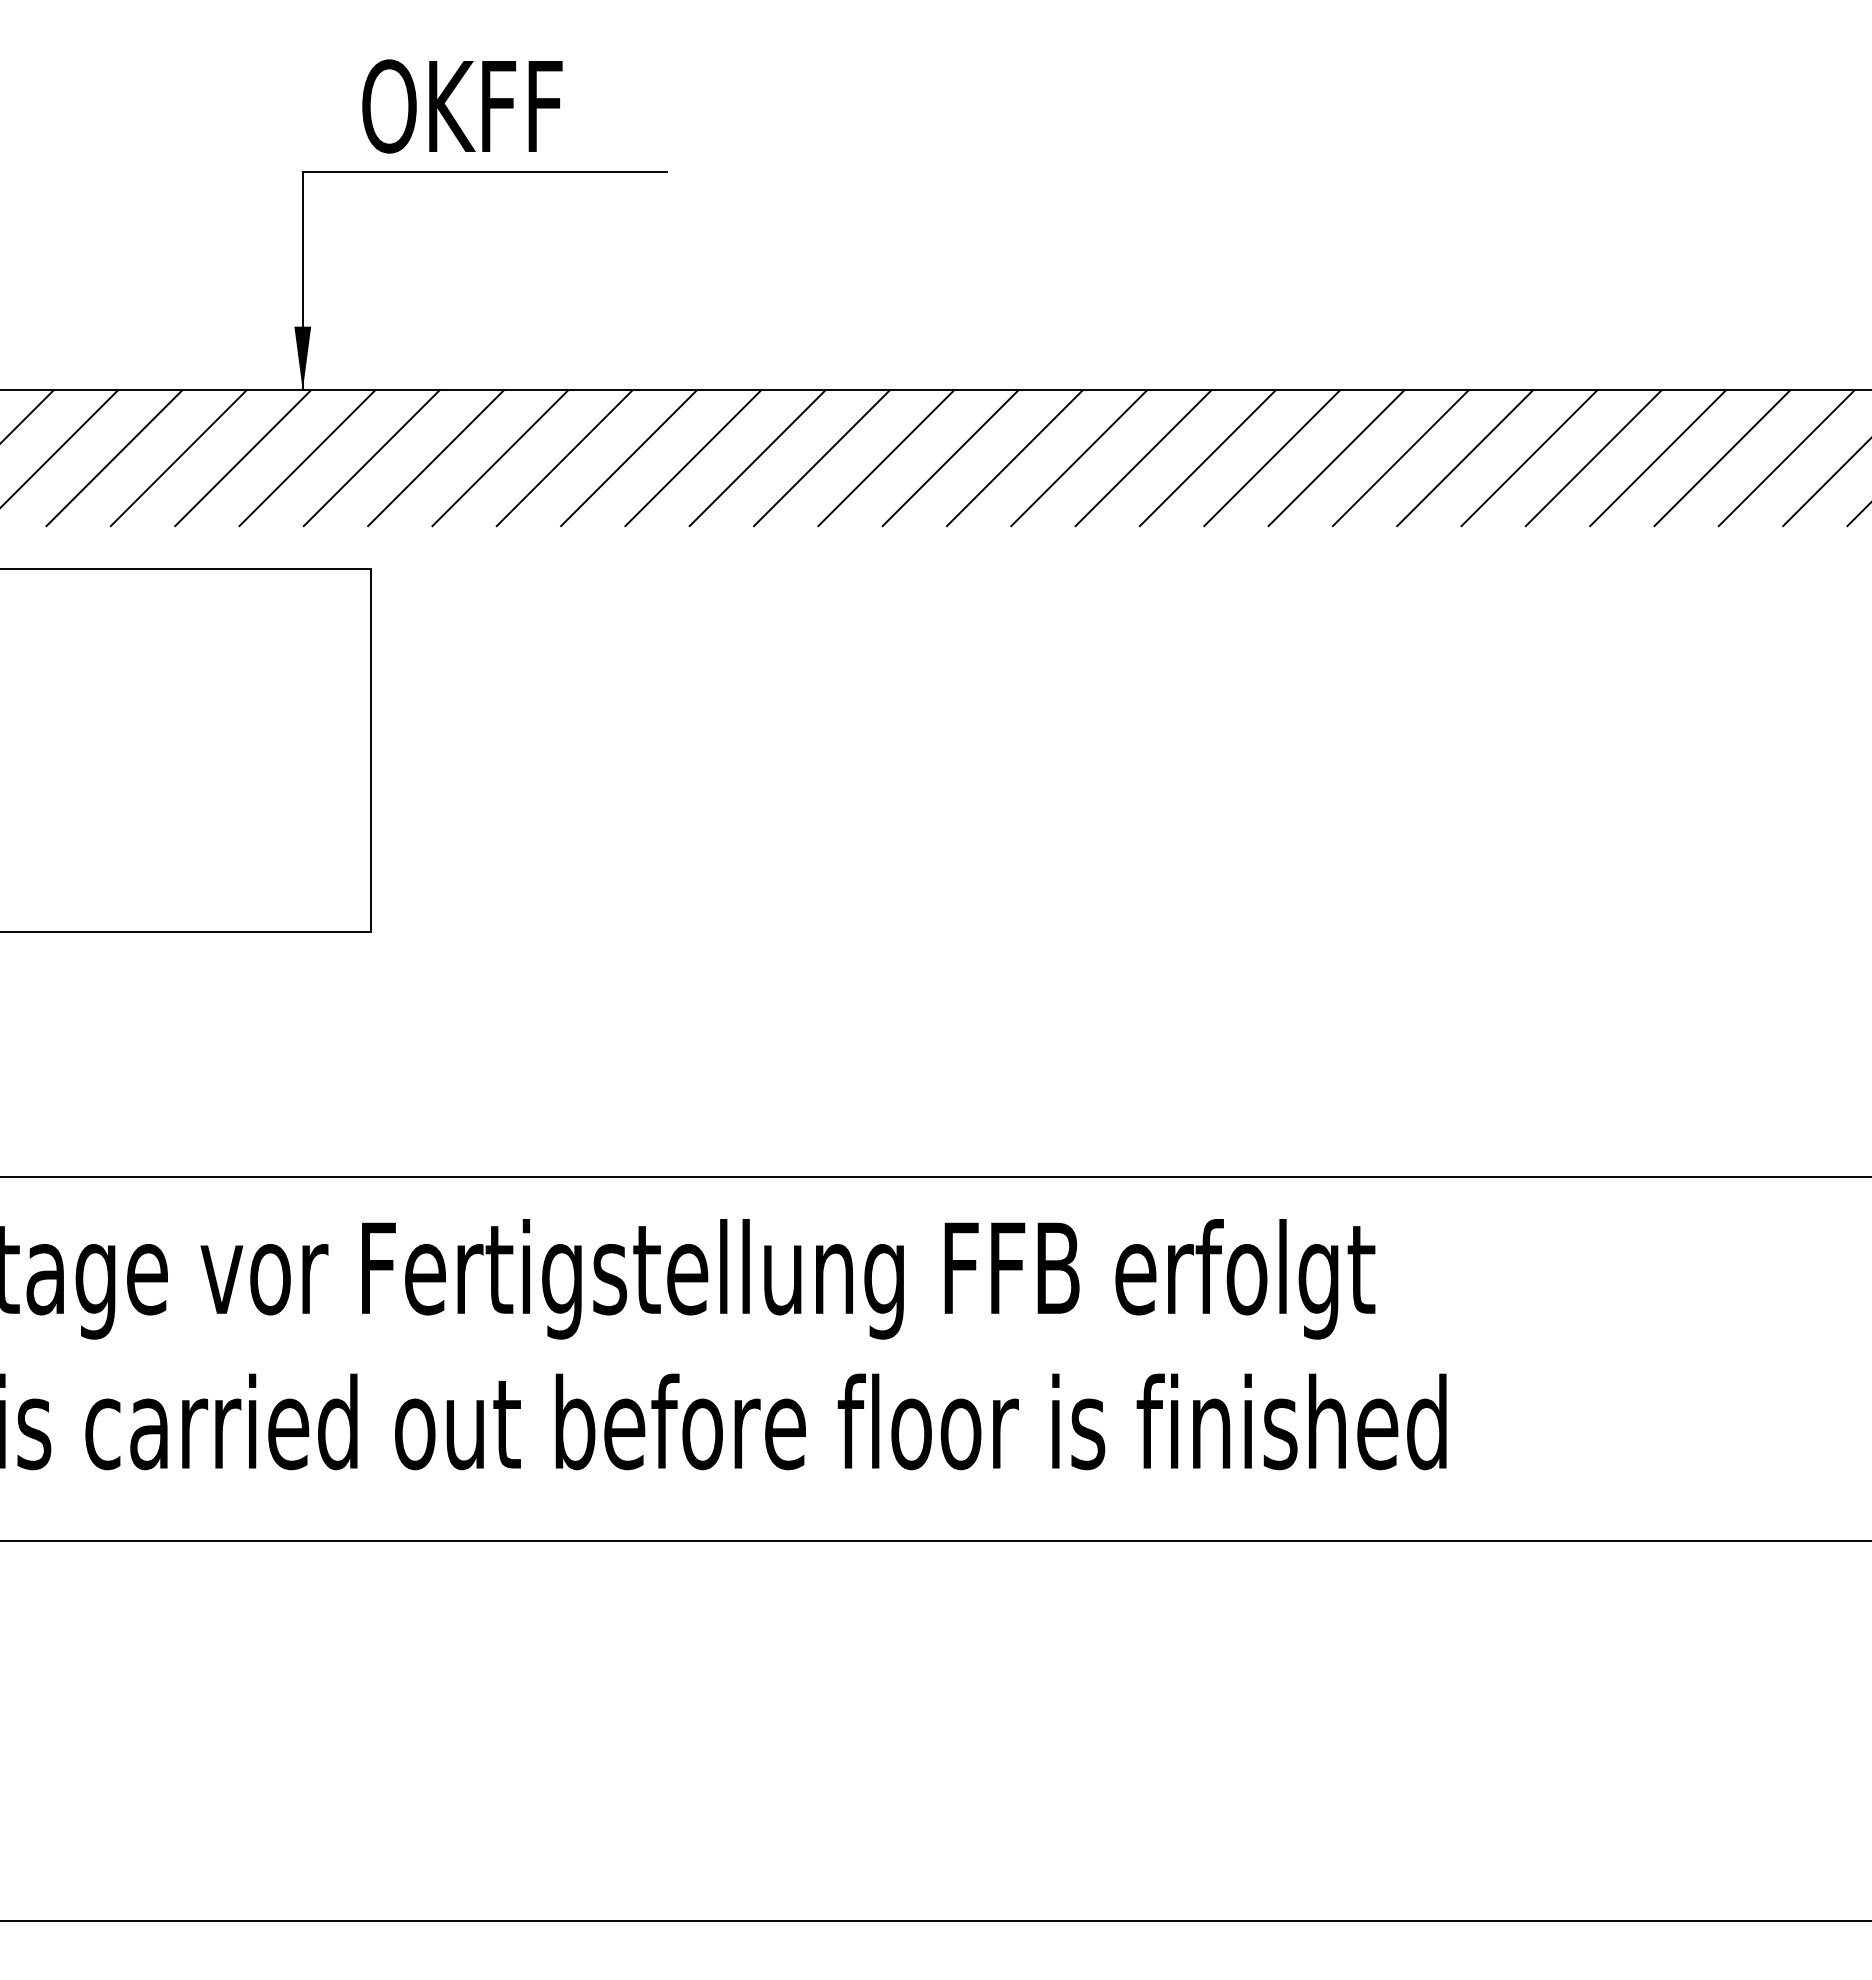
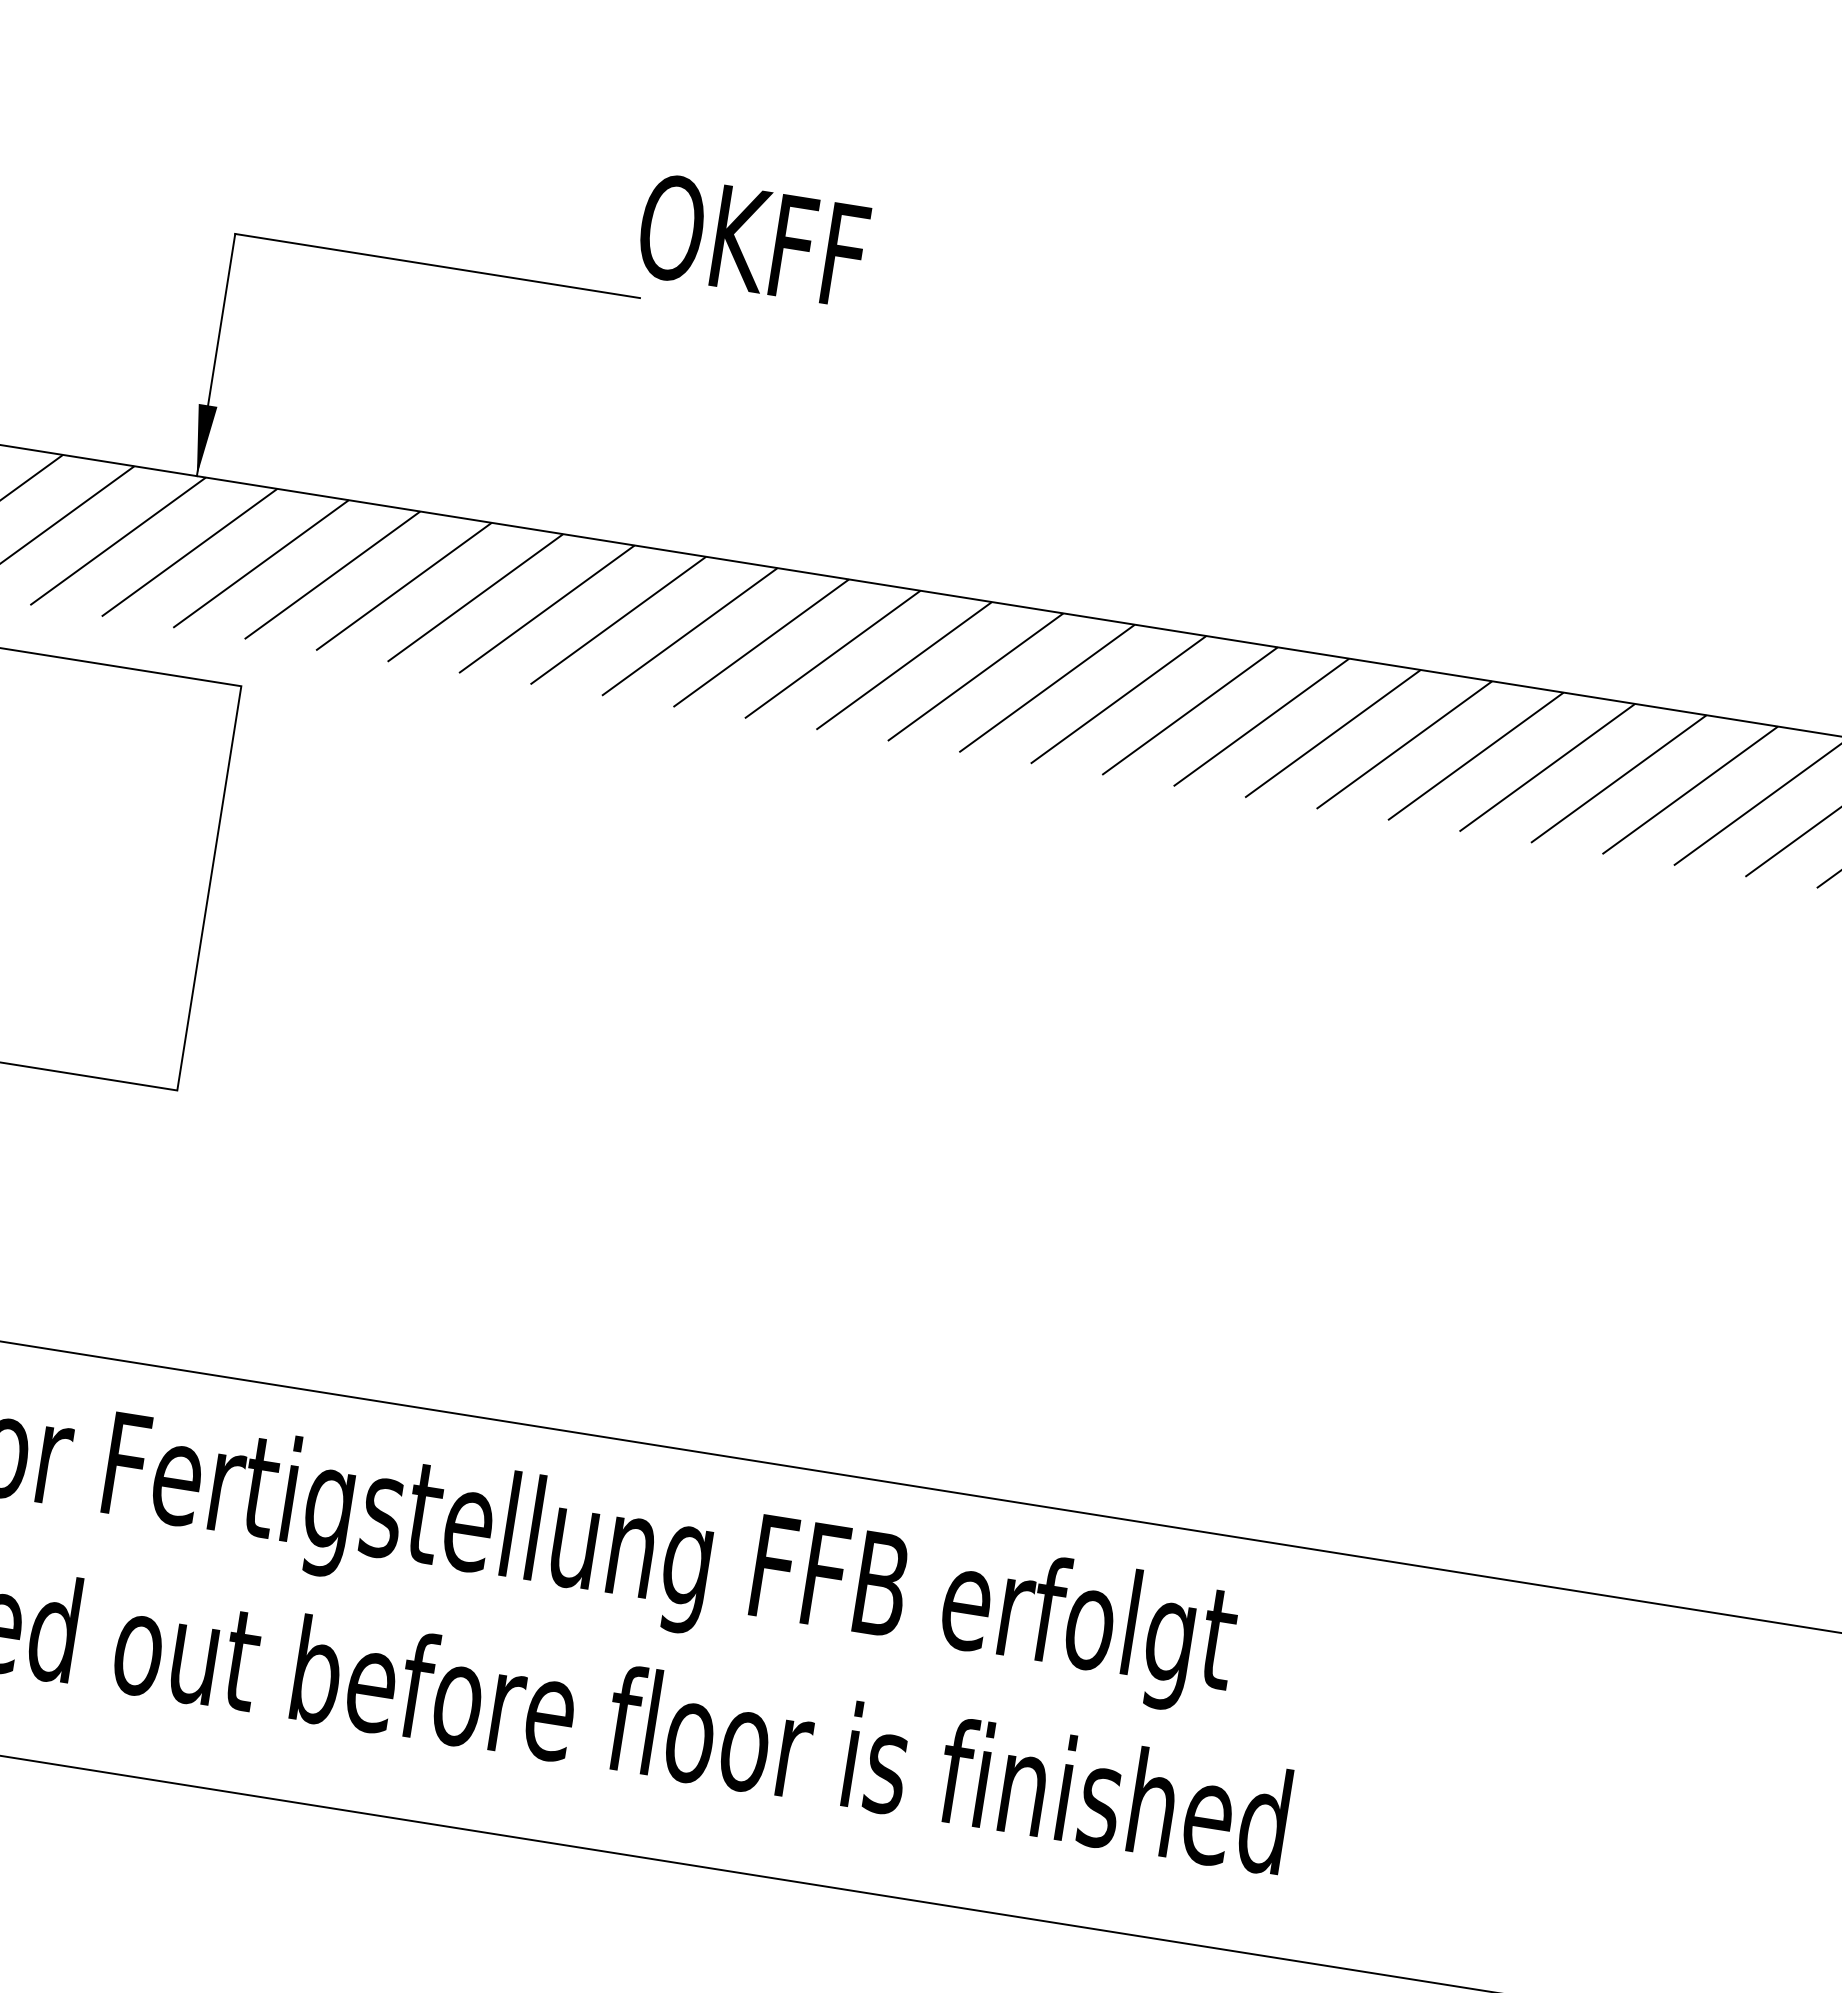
text: (462, 106) -> (753, 240), moved

